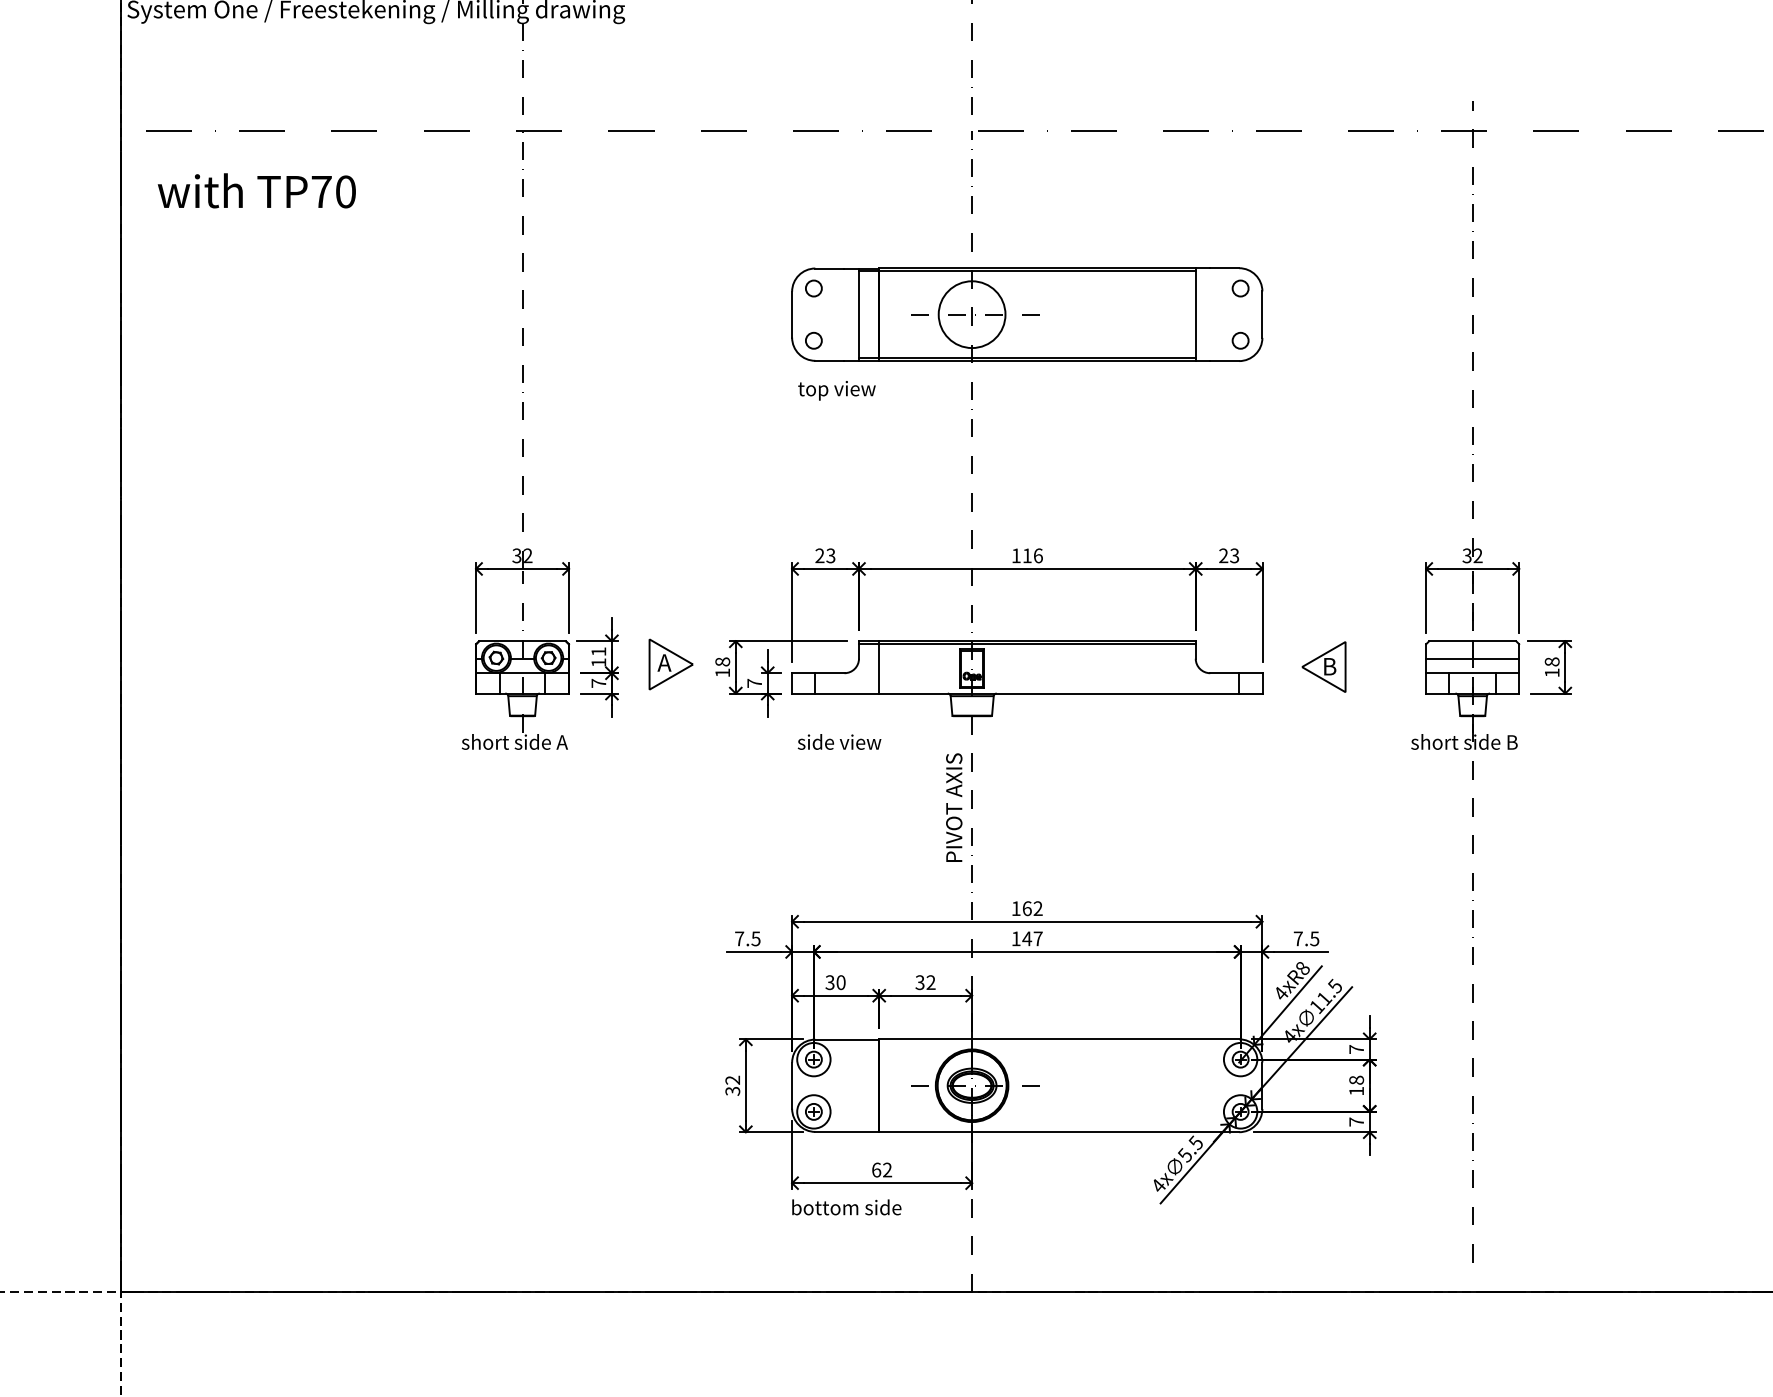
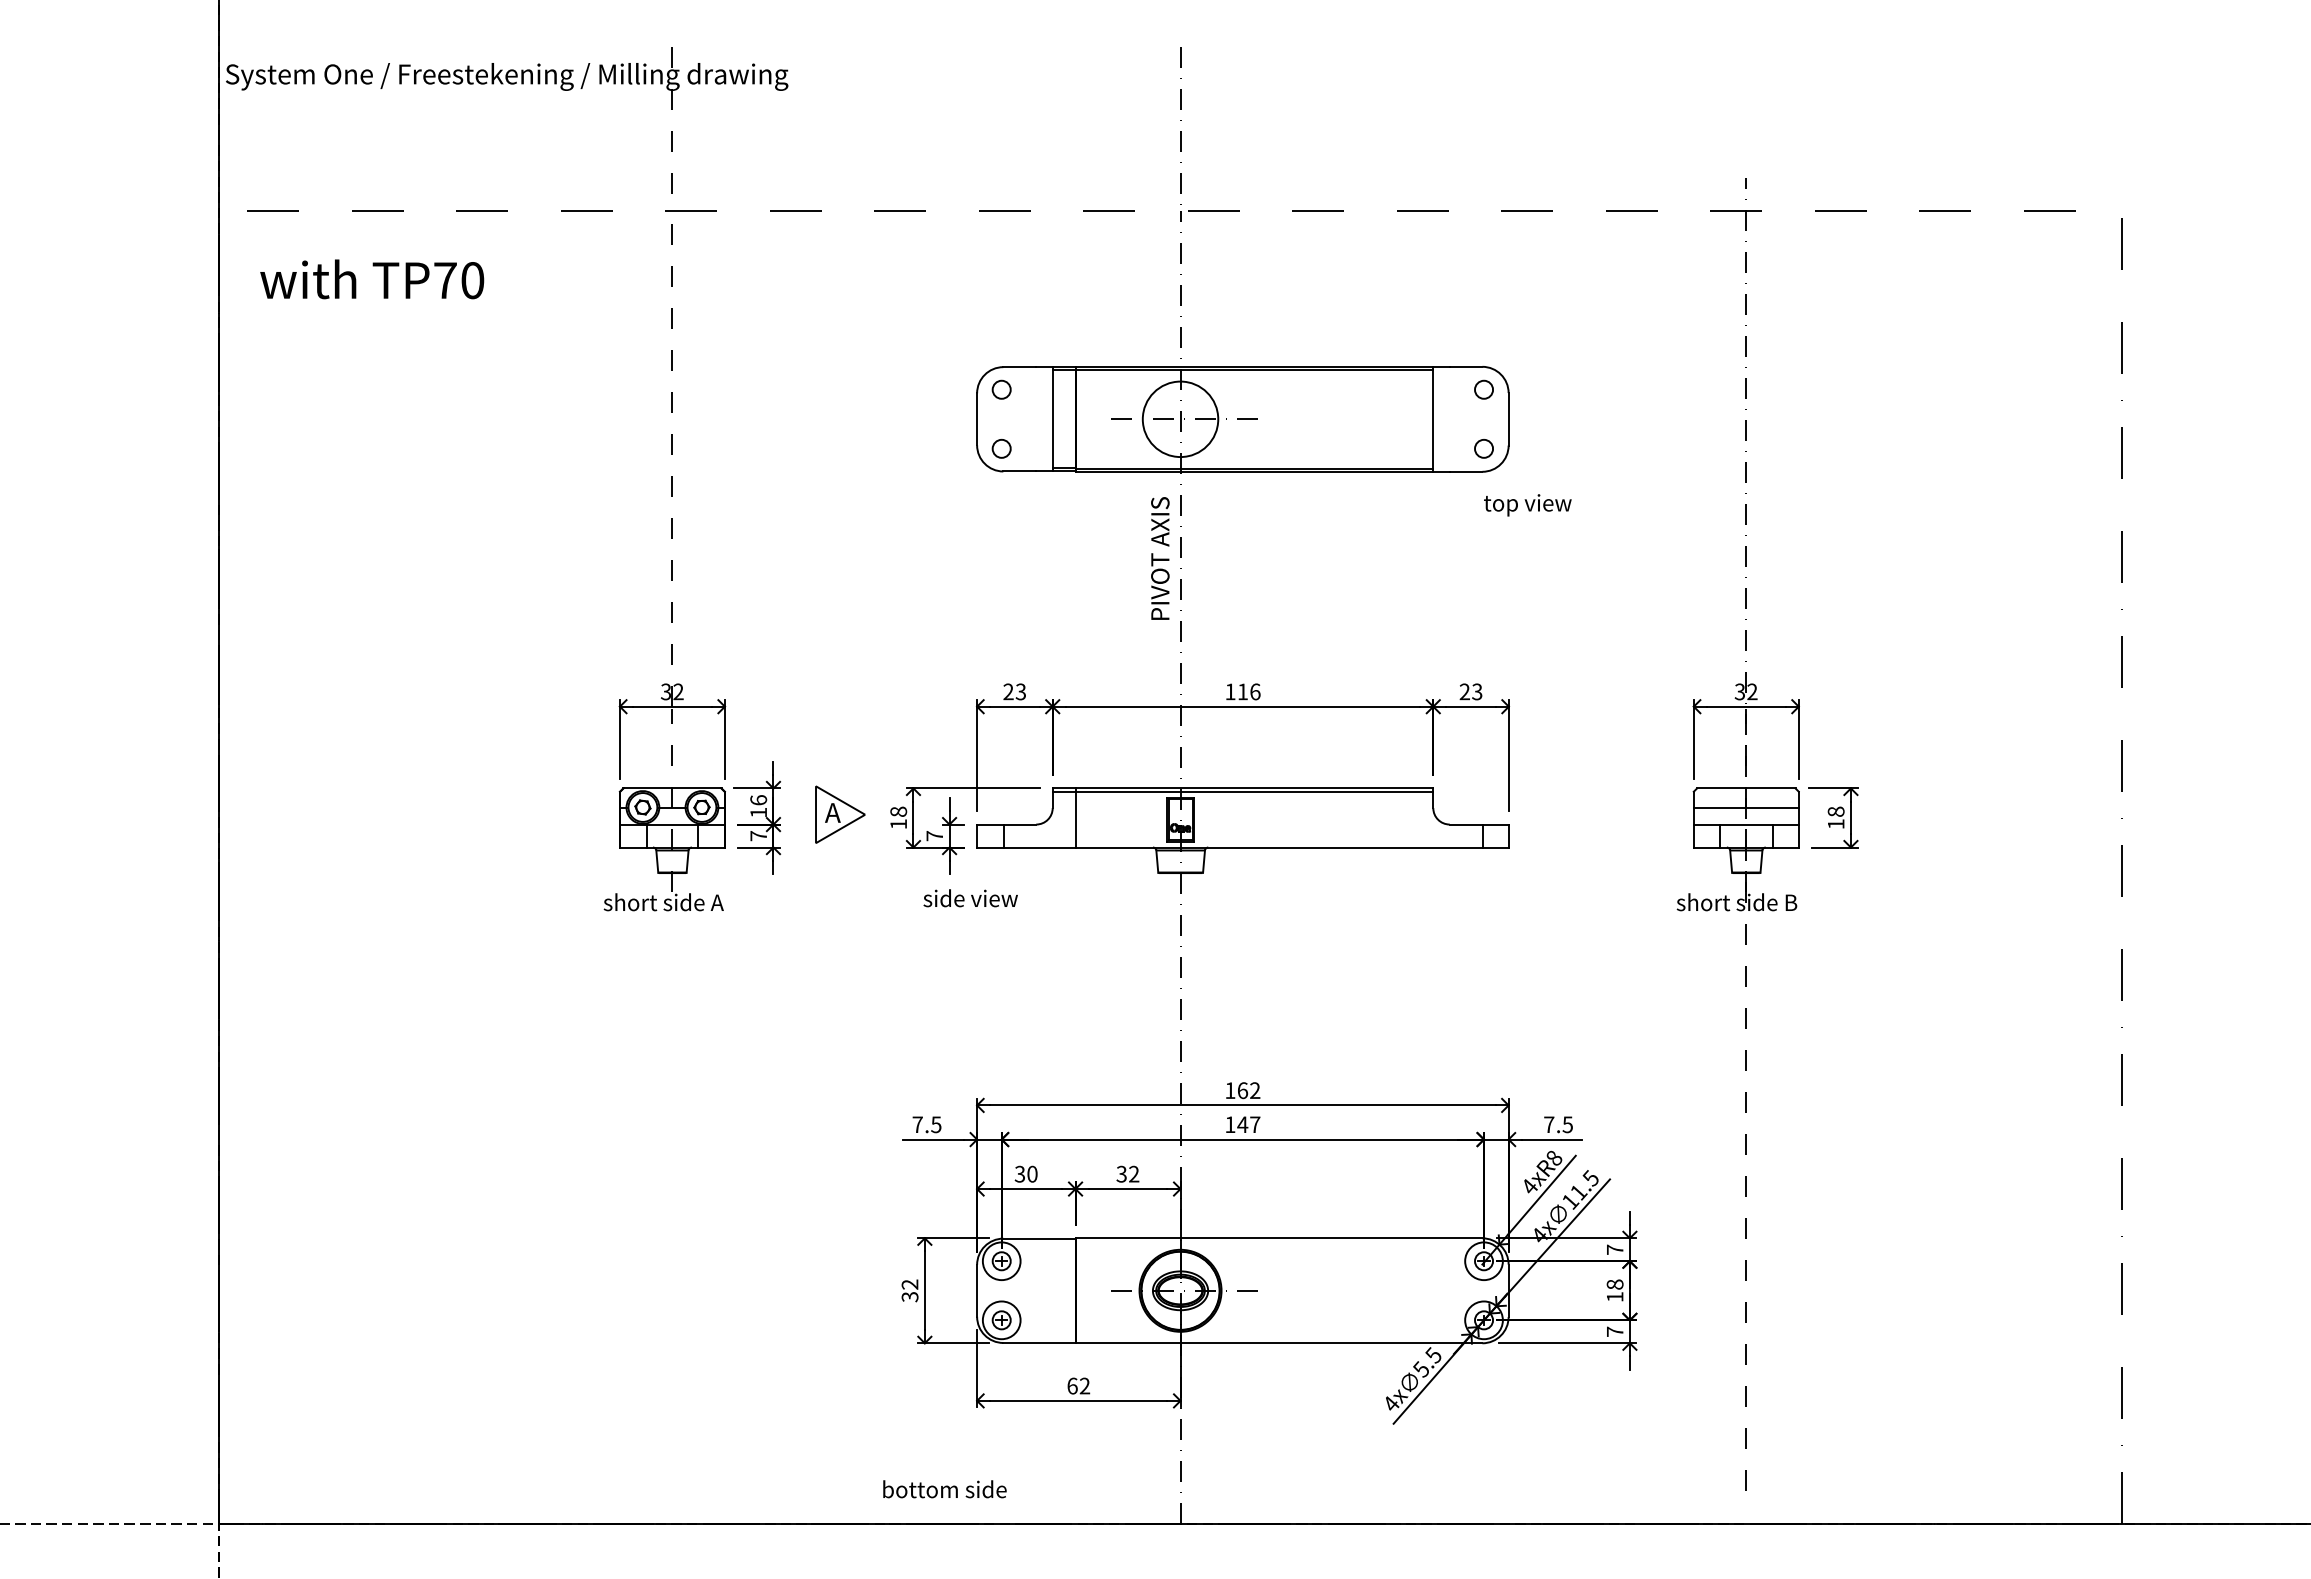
text: (836, 390) -> (1527, 505), moved
text: (598, 651) -> (758, 800), 11 -> 16
part: (1324, 666) -> (1578, 817), removed
text: (839, 742) -> (970, 898), moved
text: (954, 807) -> (1160, 558), moved
text: (846, 1207) -> (944, 1489), moved

